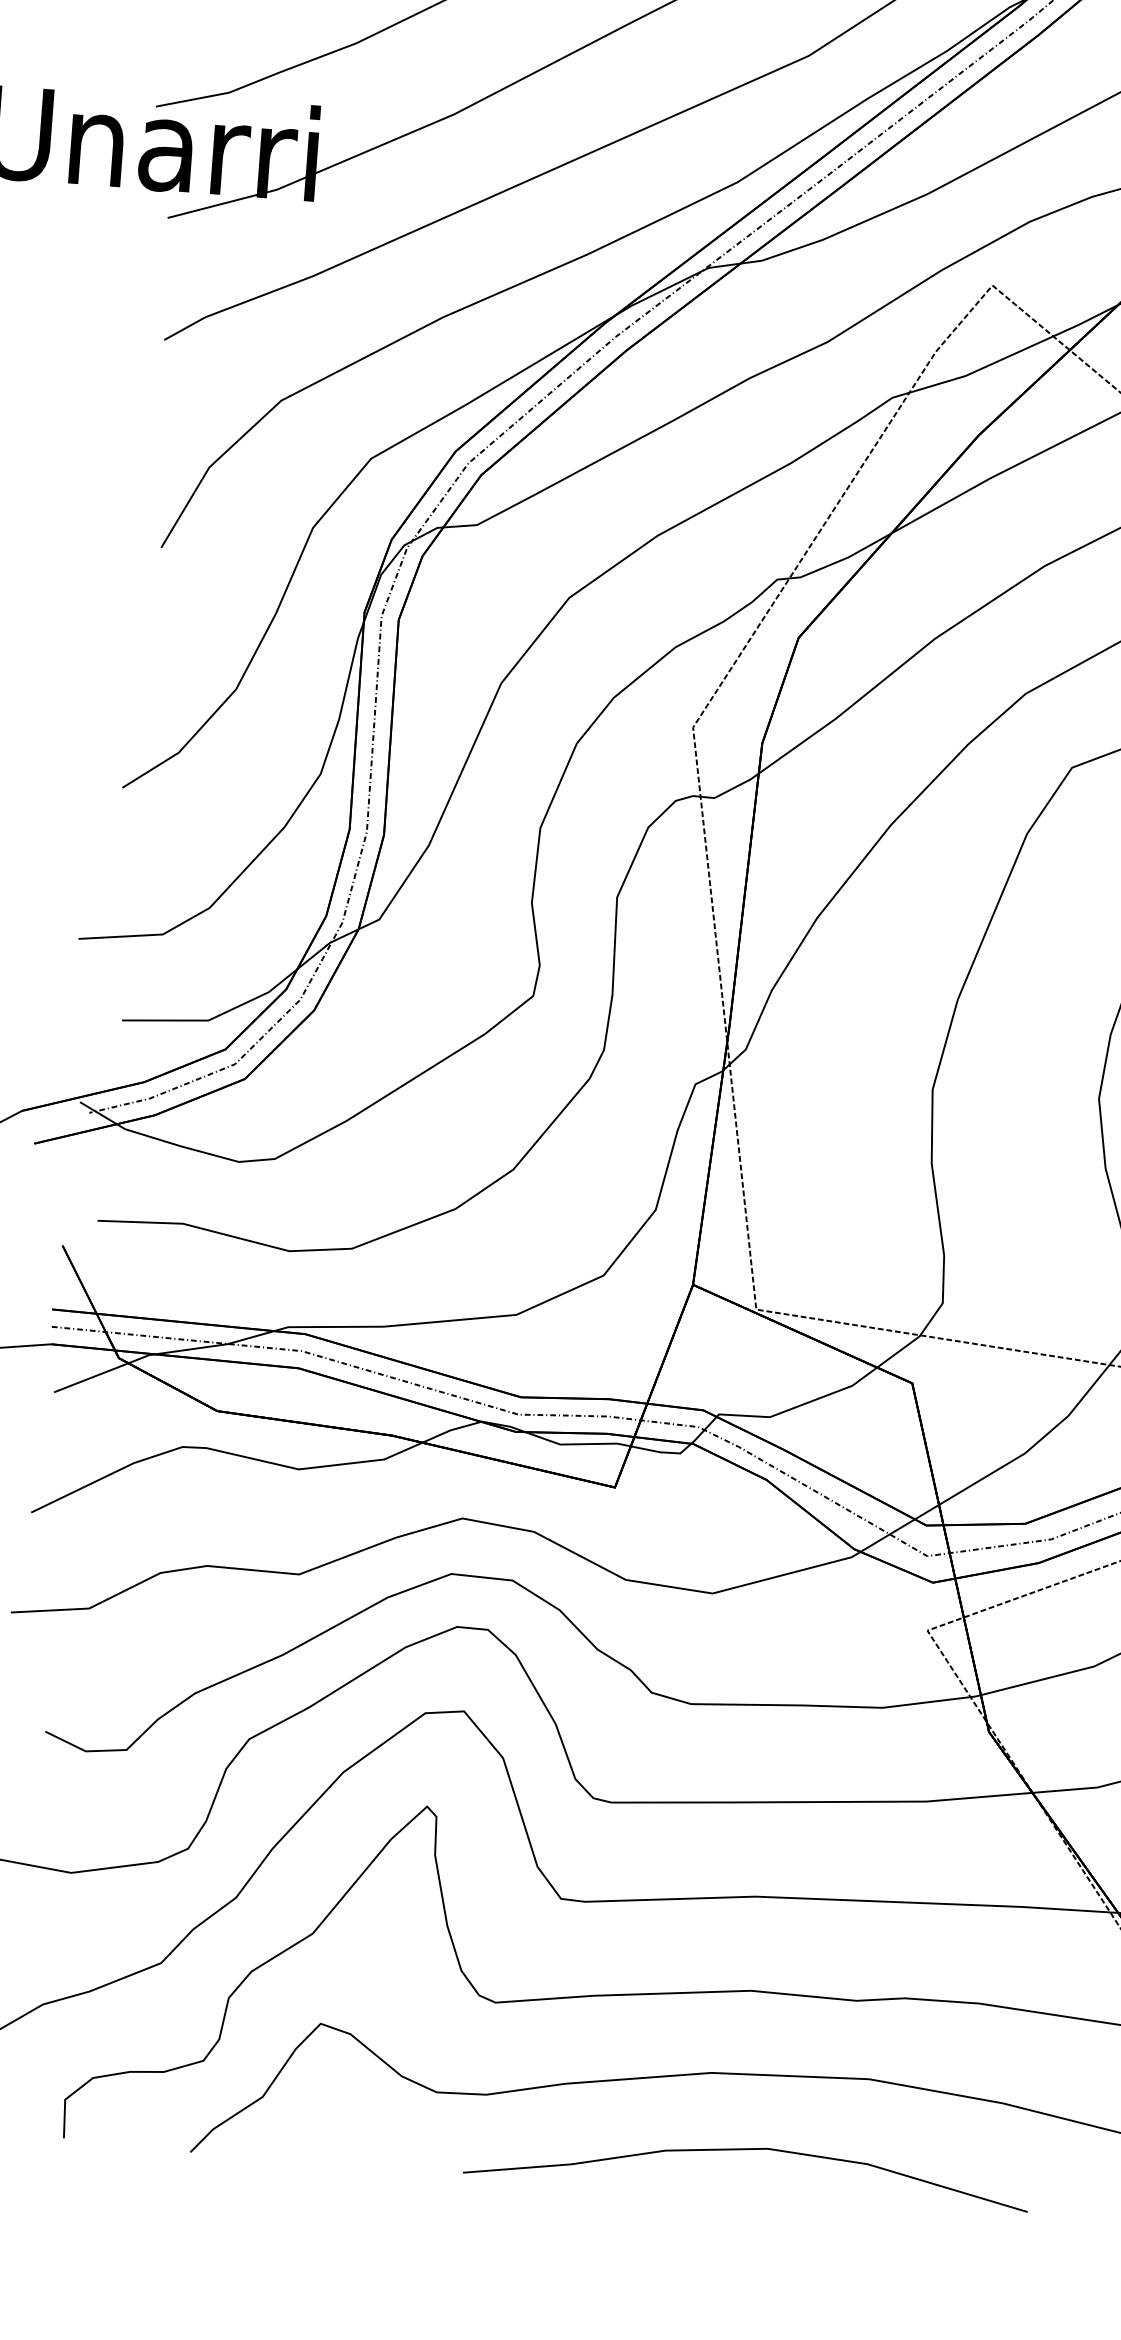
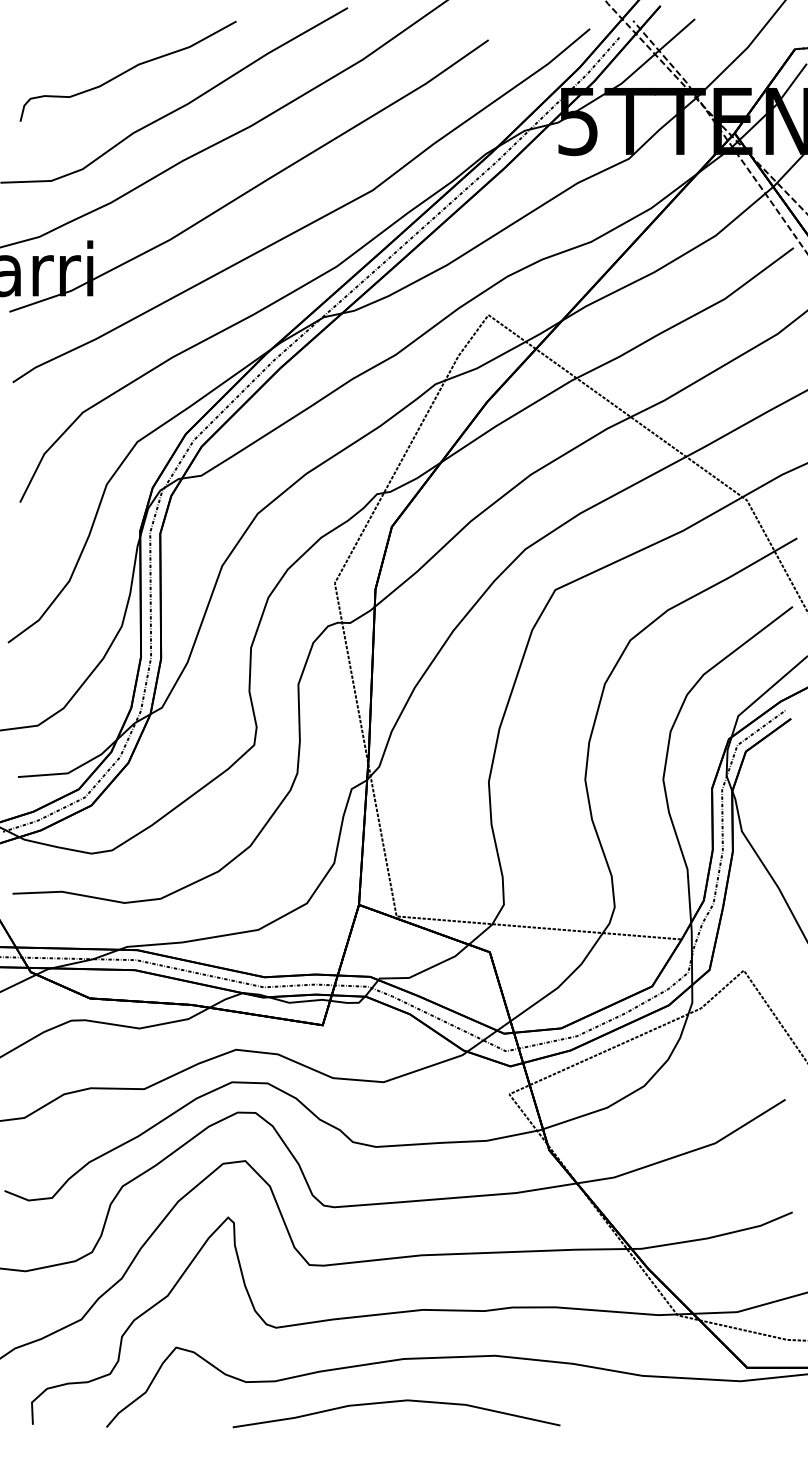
part: (748, 2151) -> (396, 1402), moved

